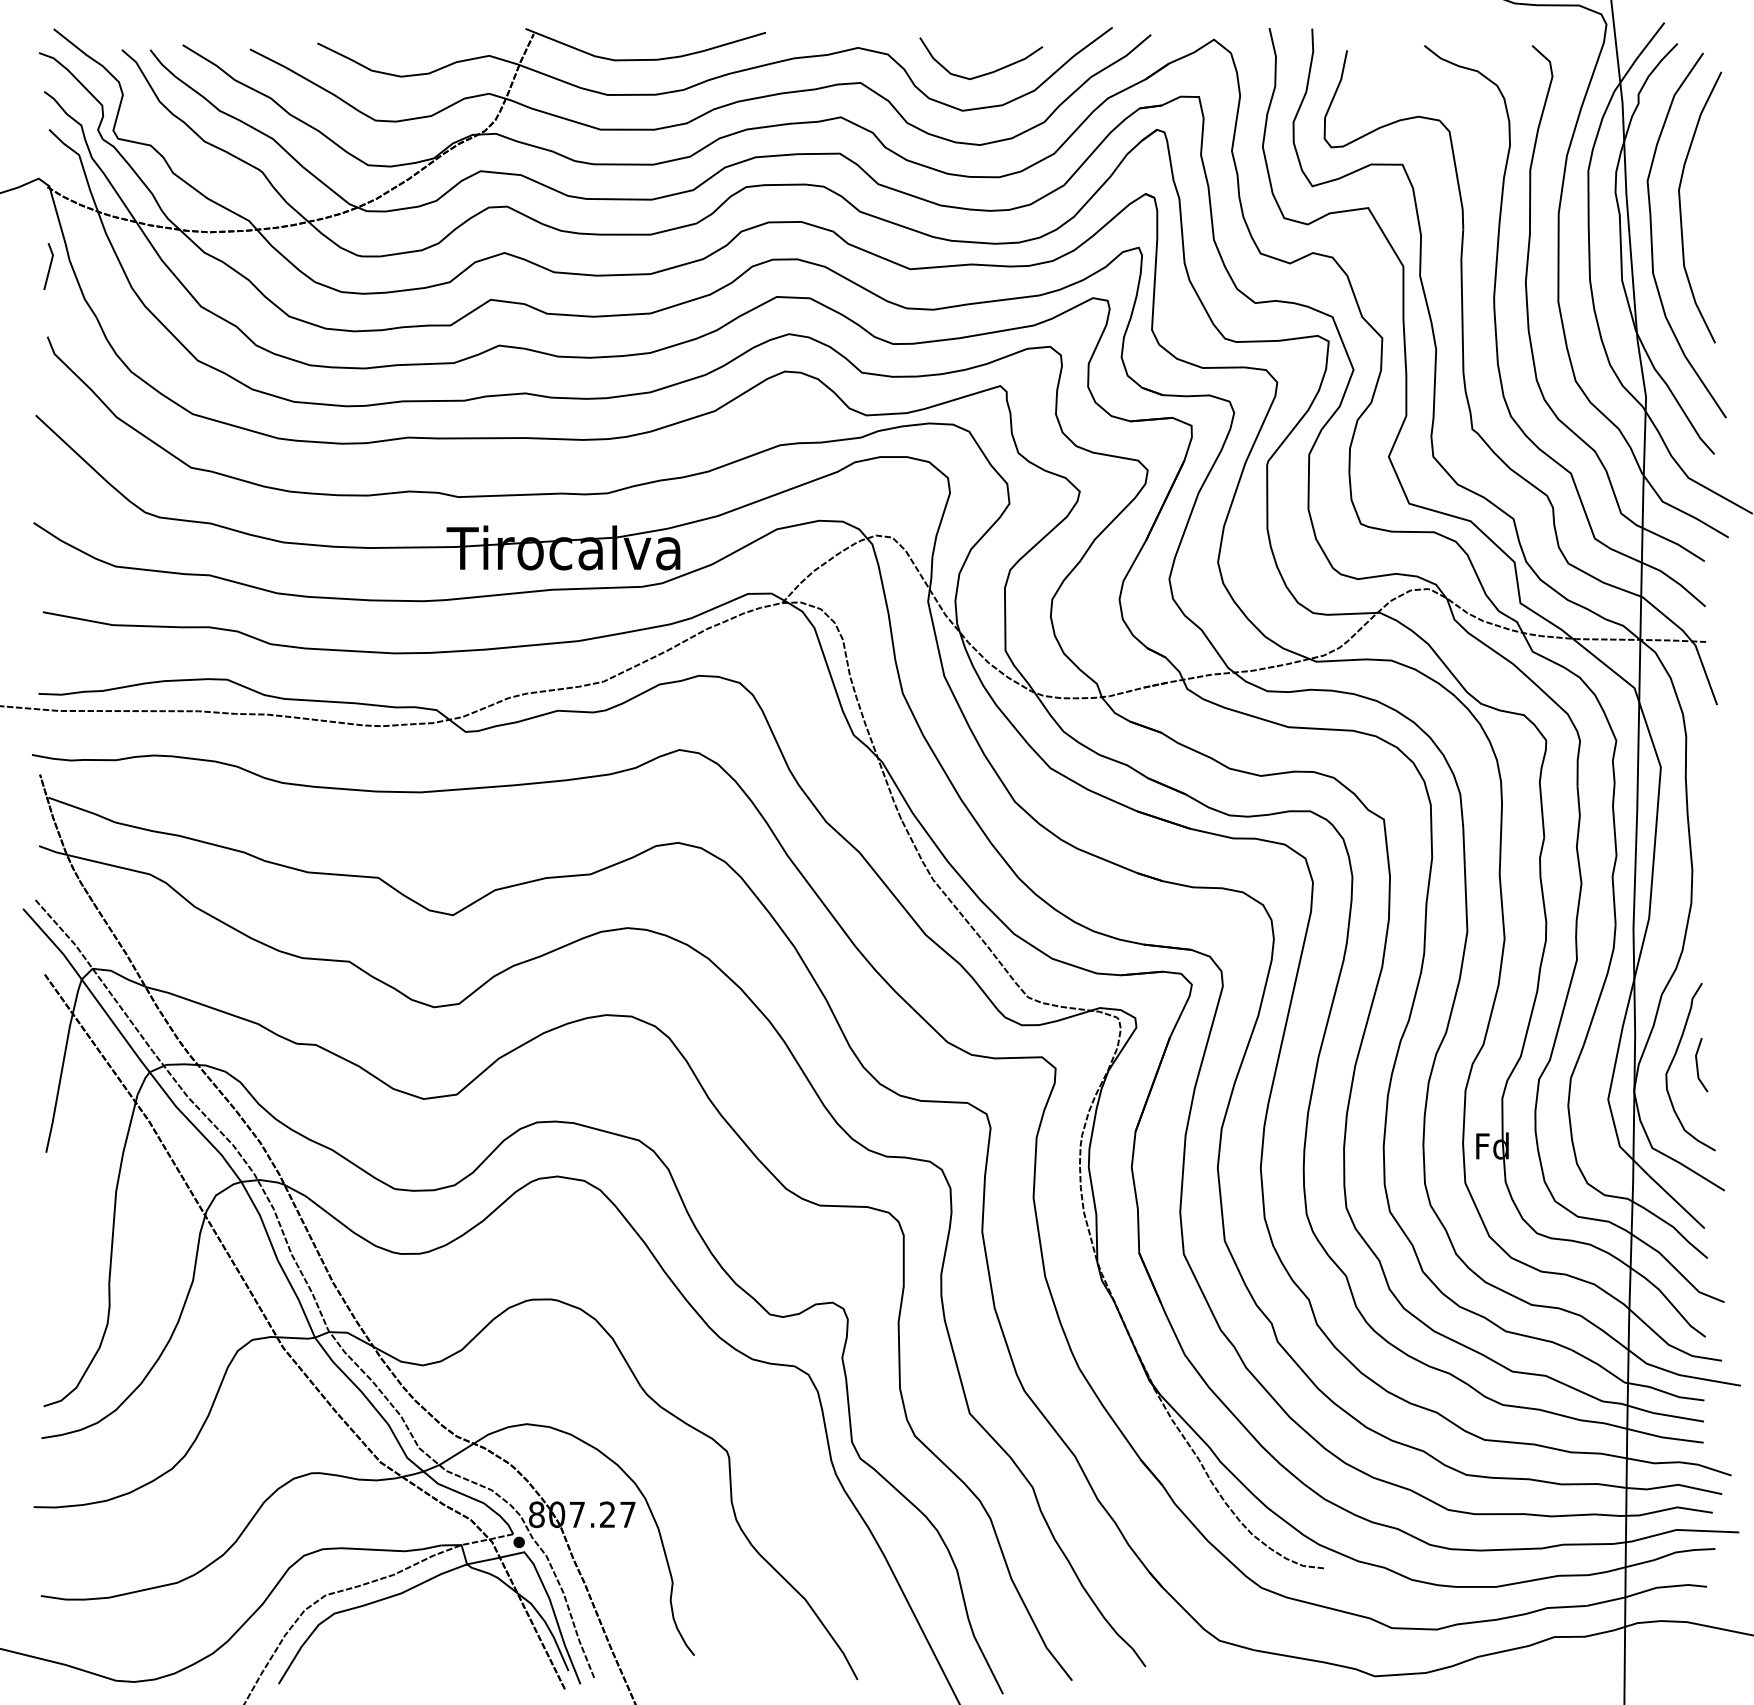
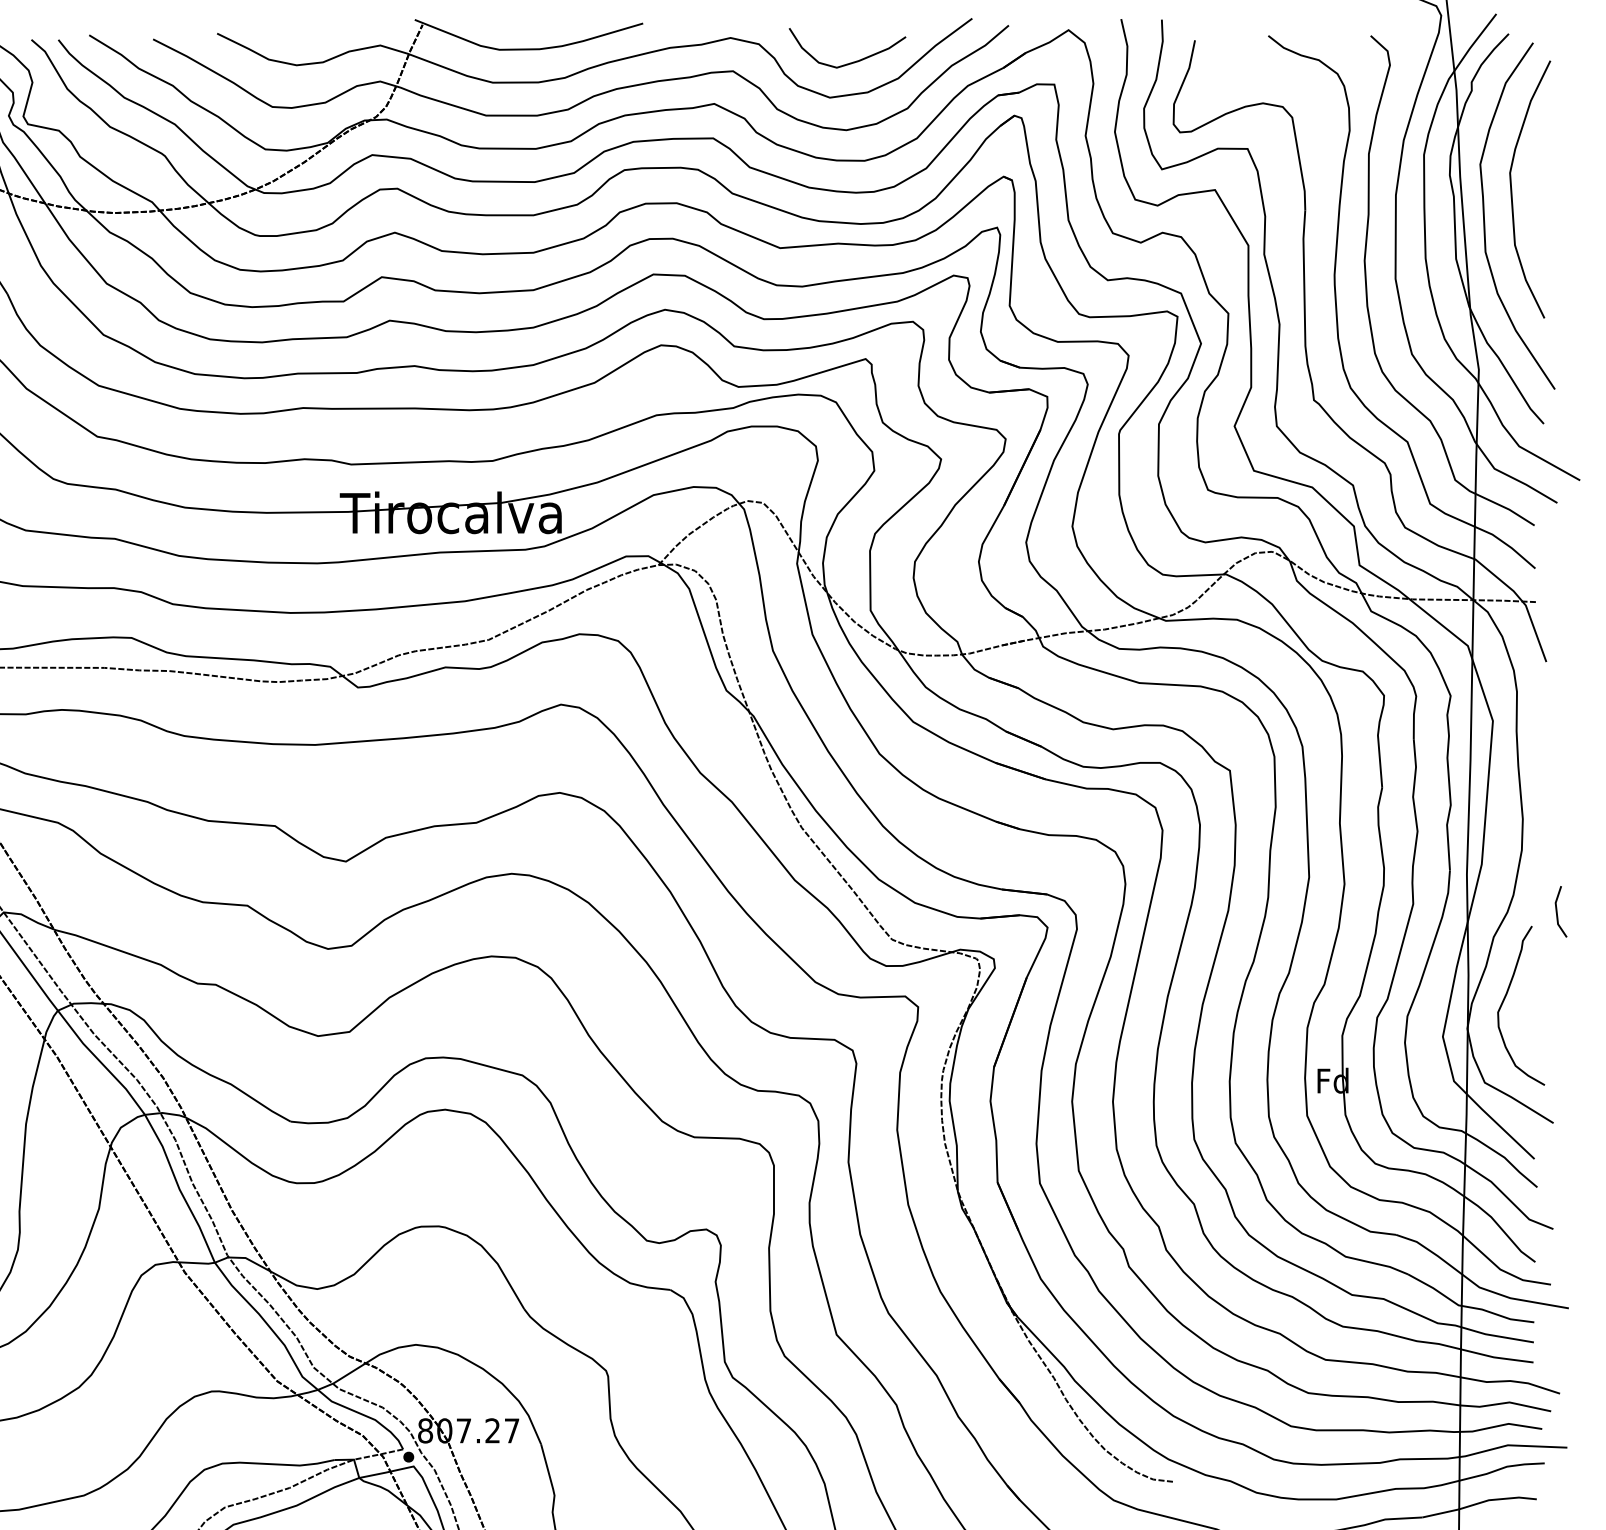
line: (1698, 1066) -> (1558, 913), moved

